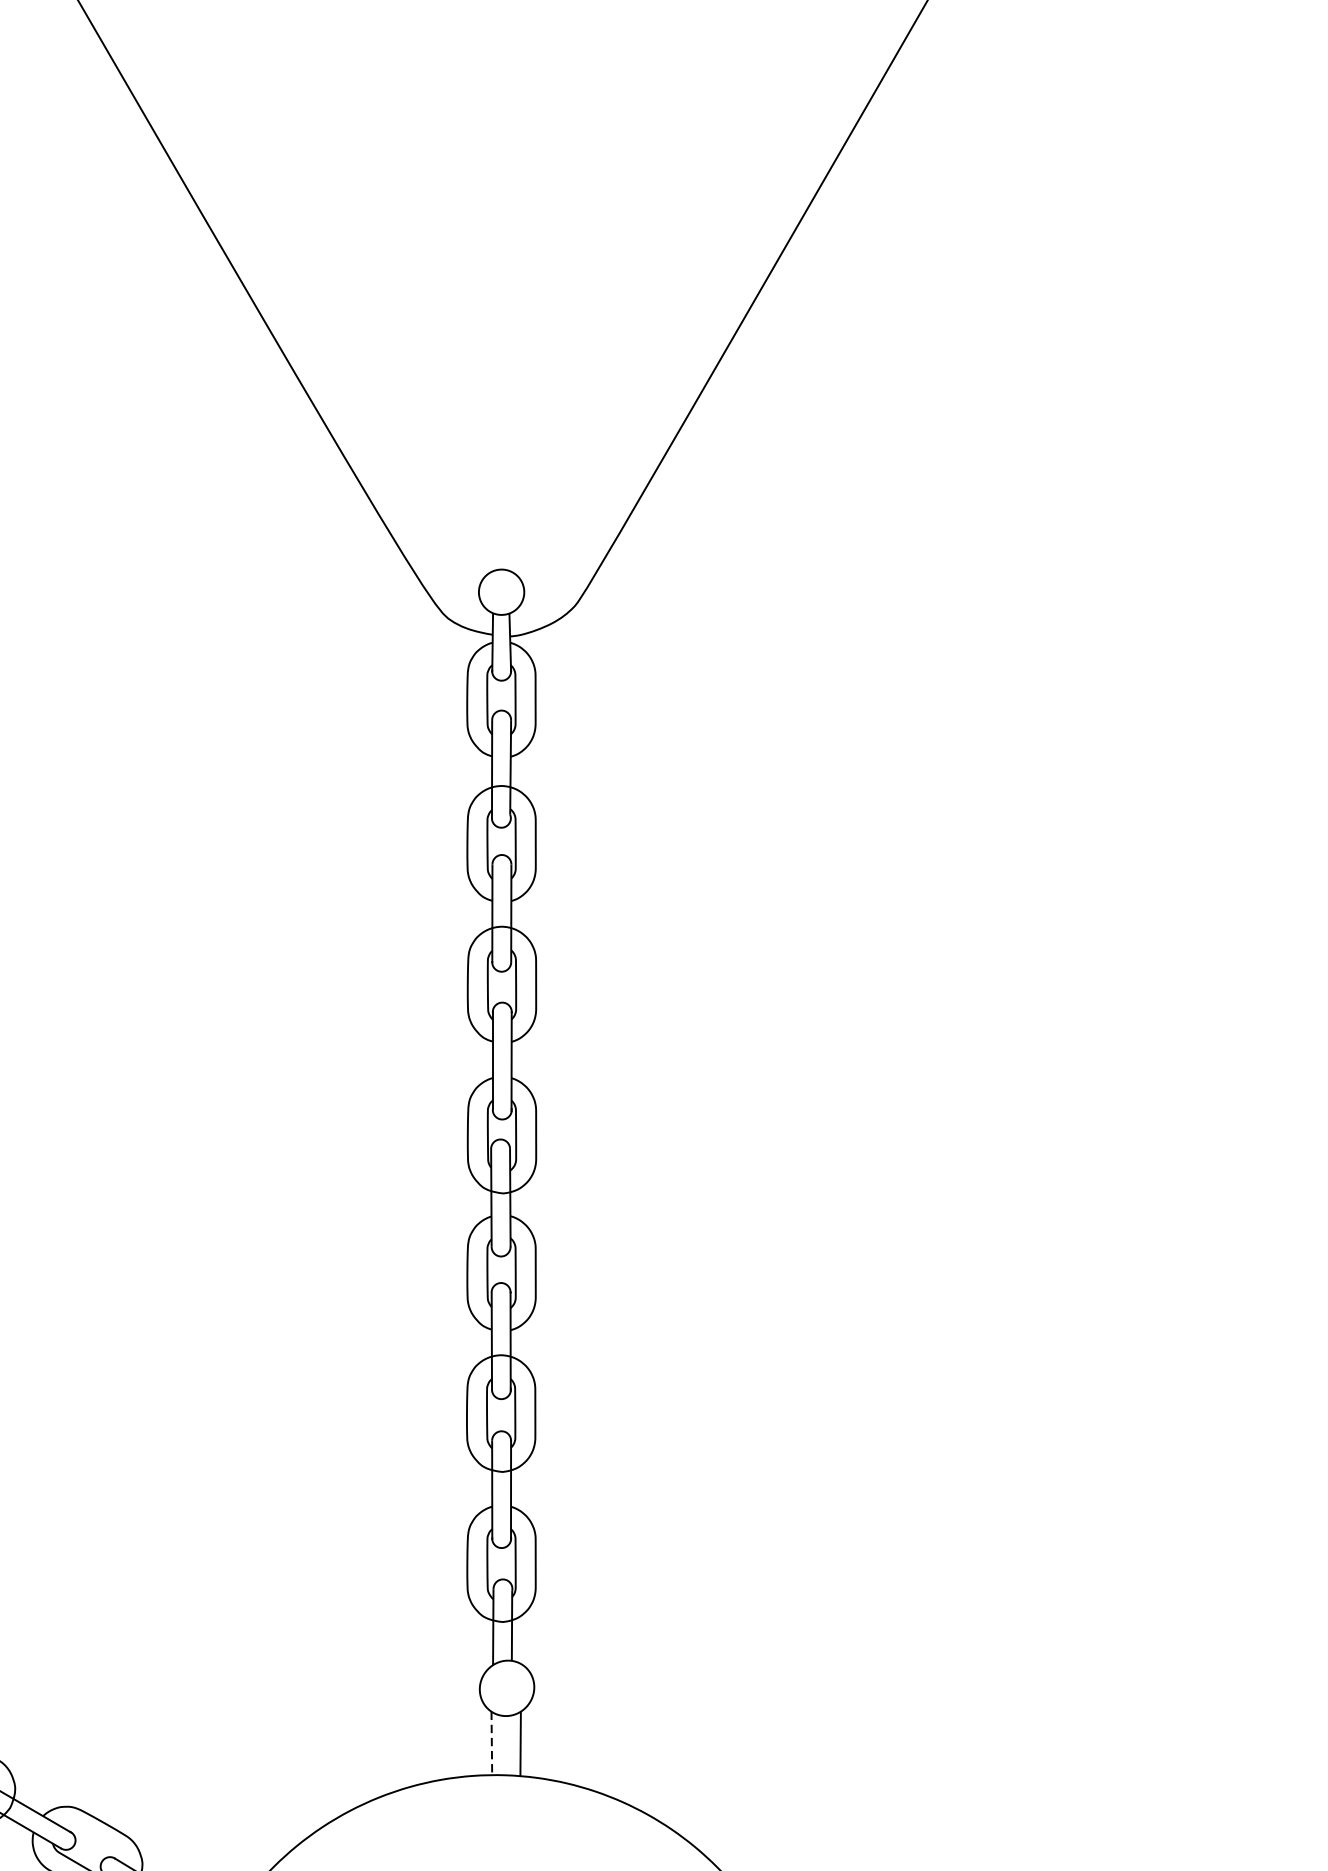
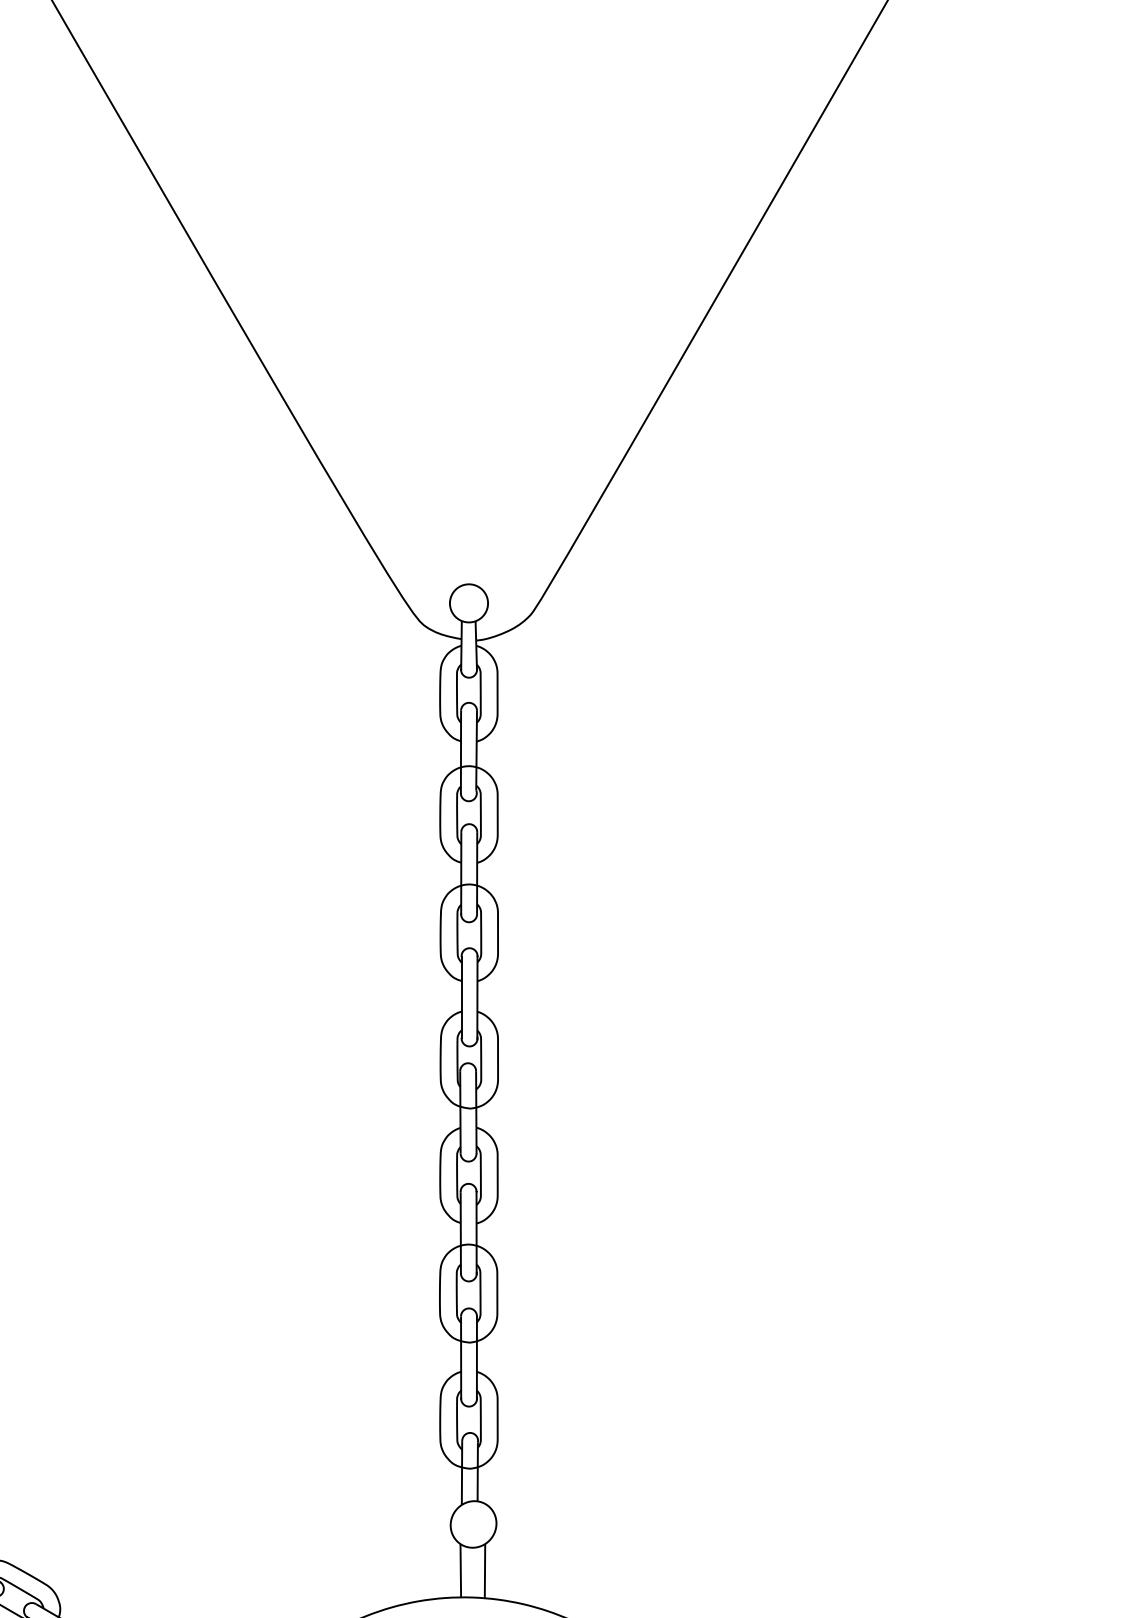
line: (491, 1743) -> (460, 1570), dashed -> solid

